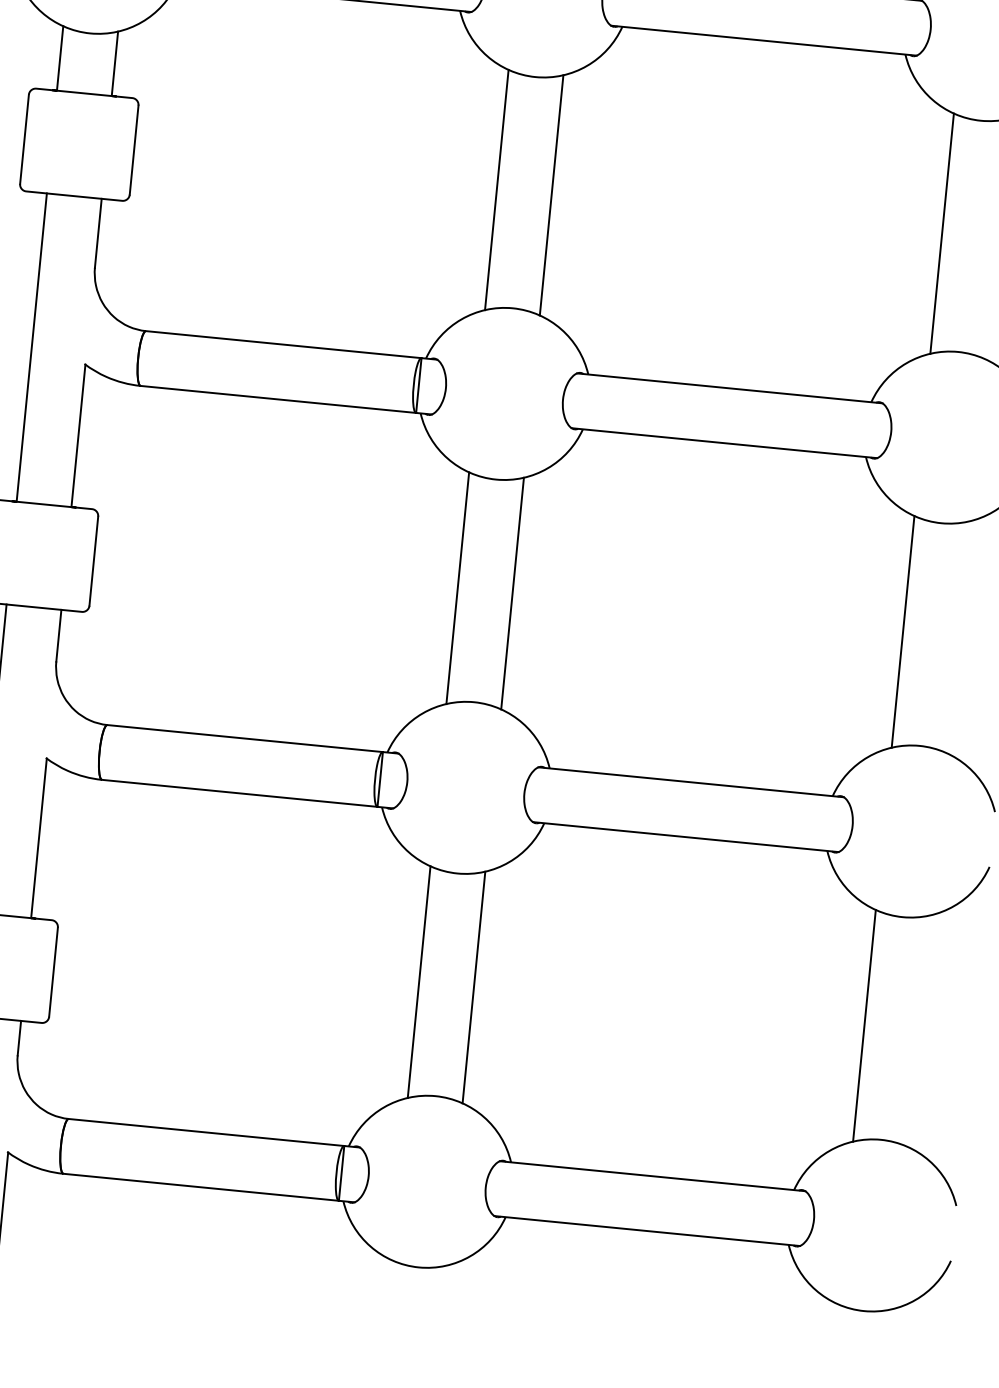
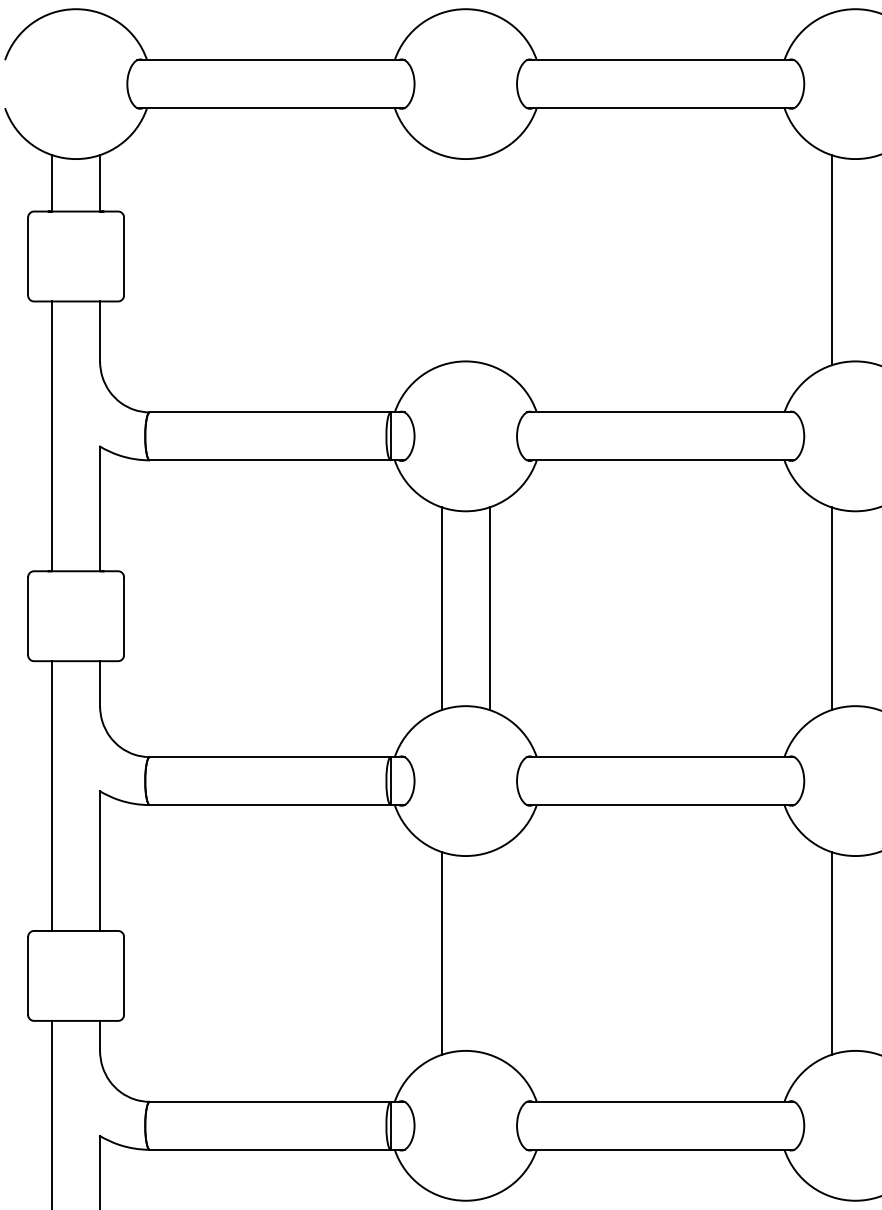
line: (496, 190) -> (441, 260), removed
line: (551, 195) -> (489, 260), removed
line: (473, 987) -> (489, 953), removed

